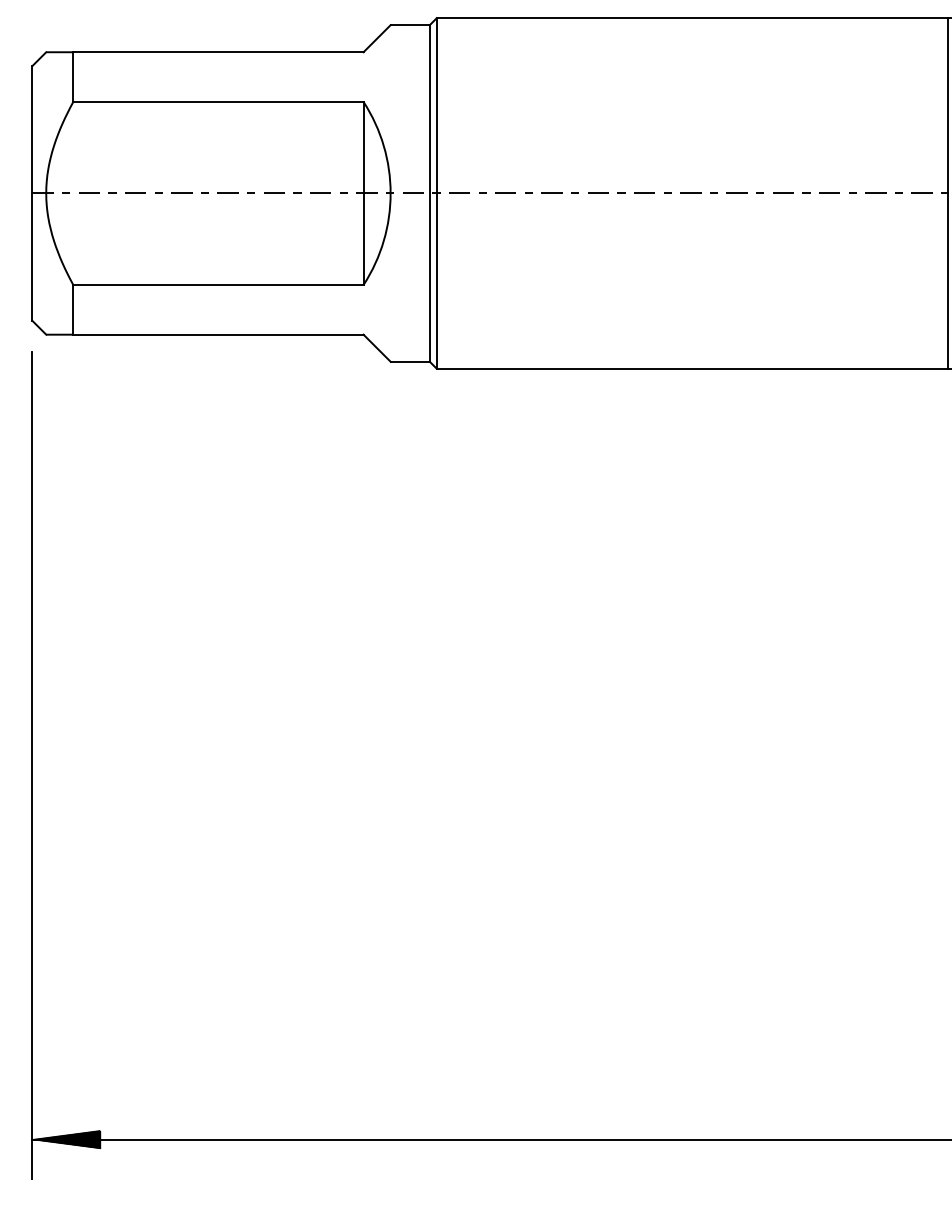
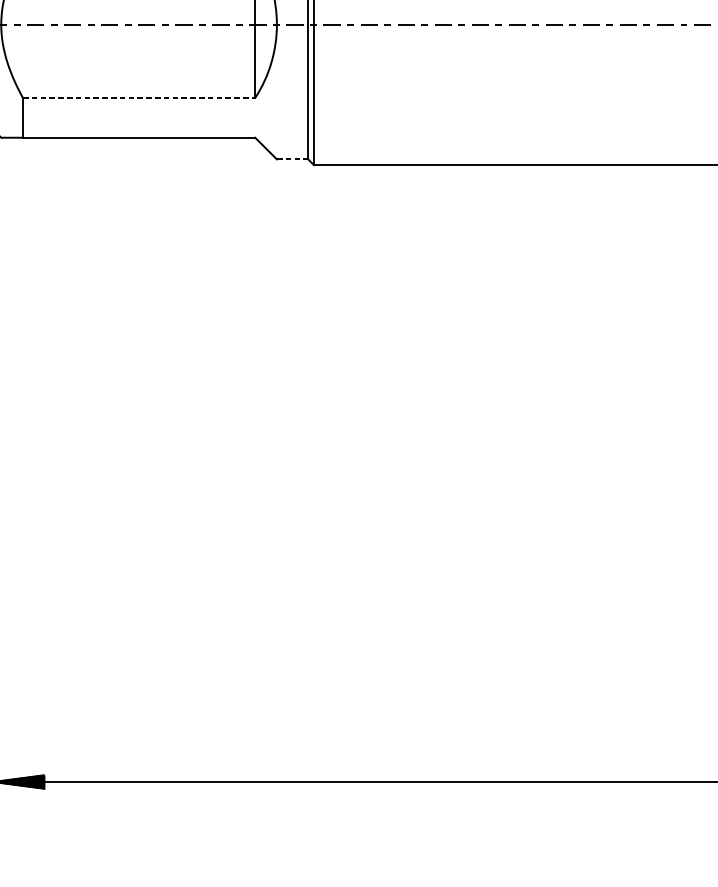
line: (218, 285) -> (139, 98), solid -> dashed
line: (410, 361) -> (292, 159), solid -> dashed

